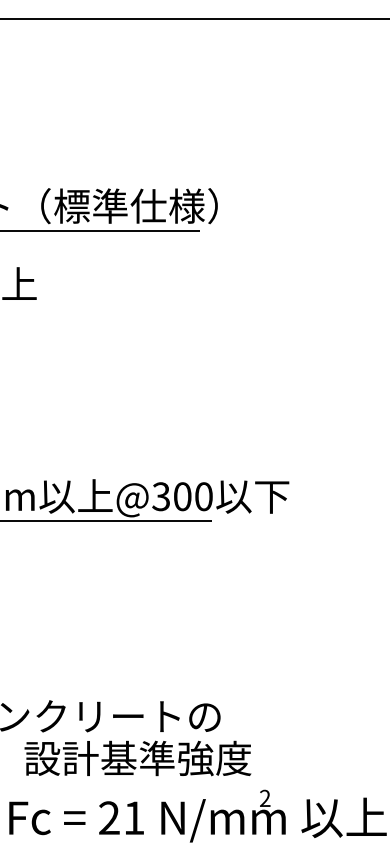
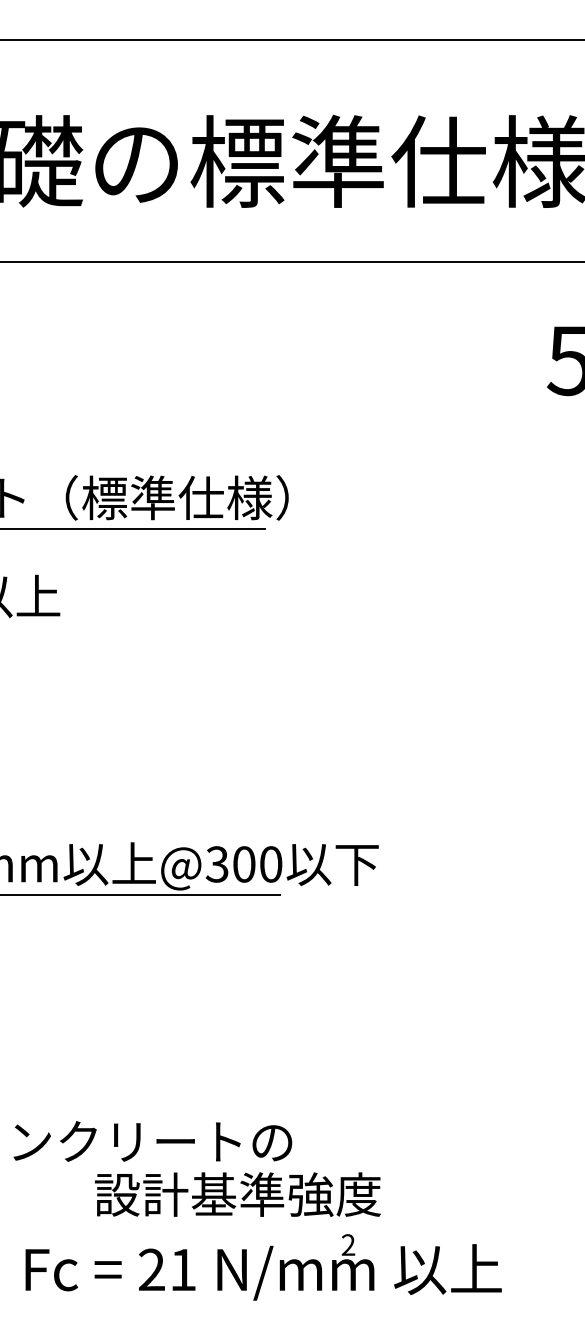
text: (137, 758) -> (237, 1194), moved

